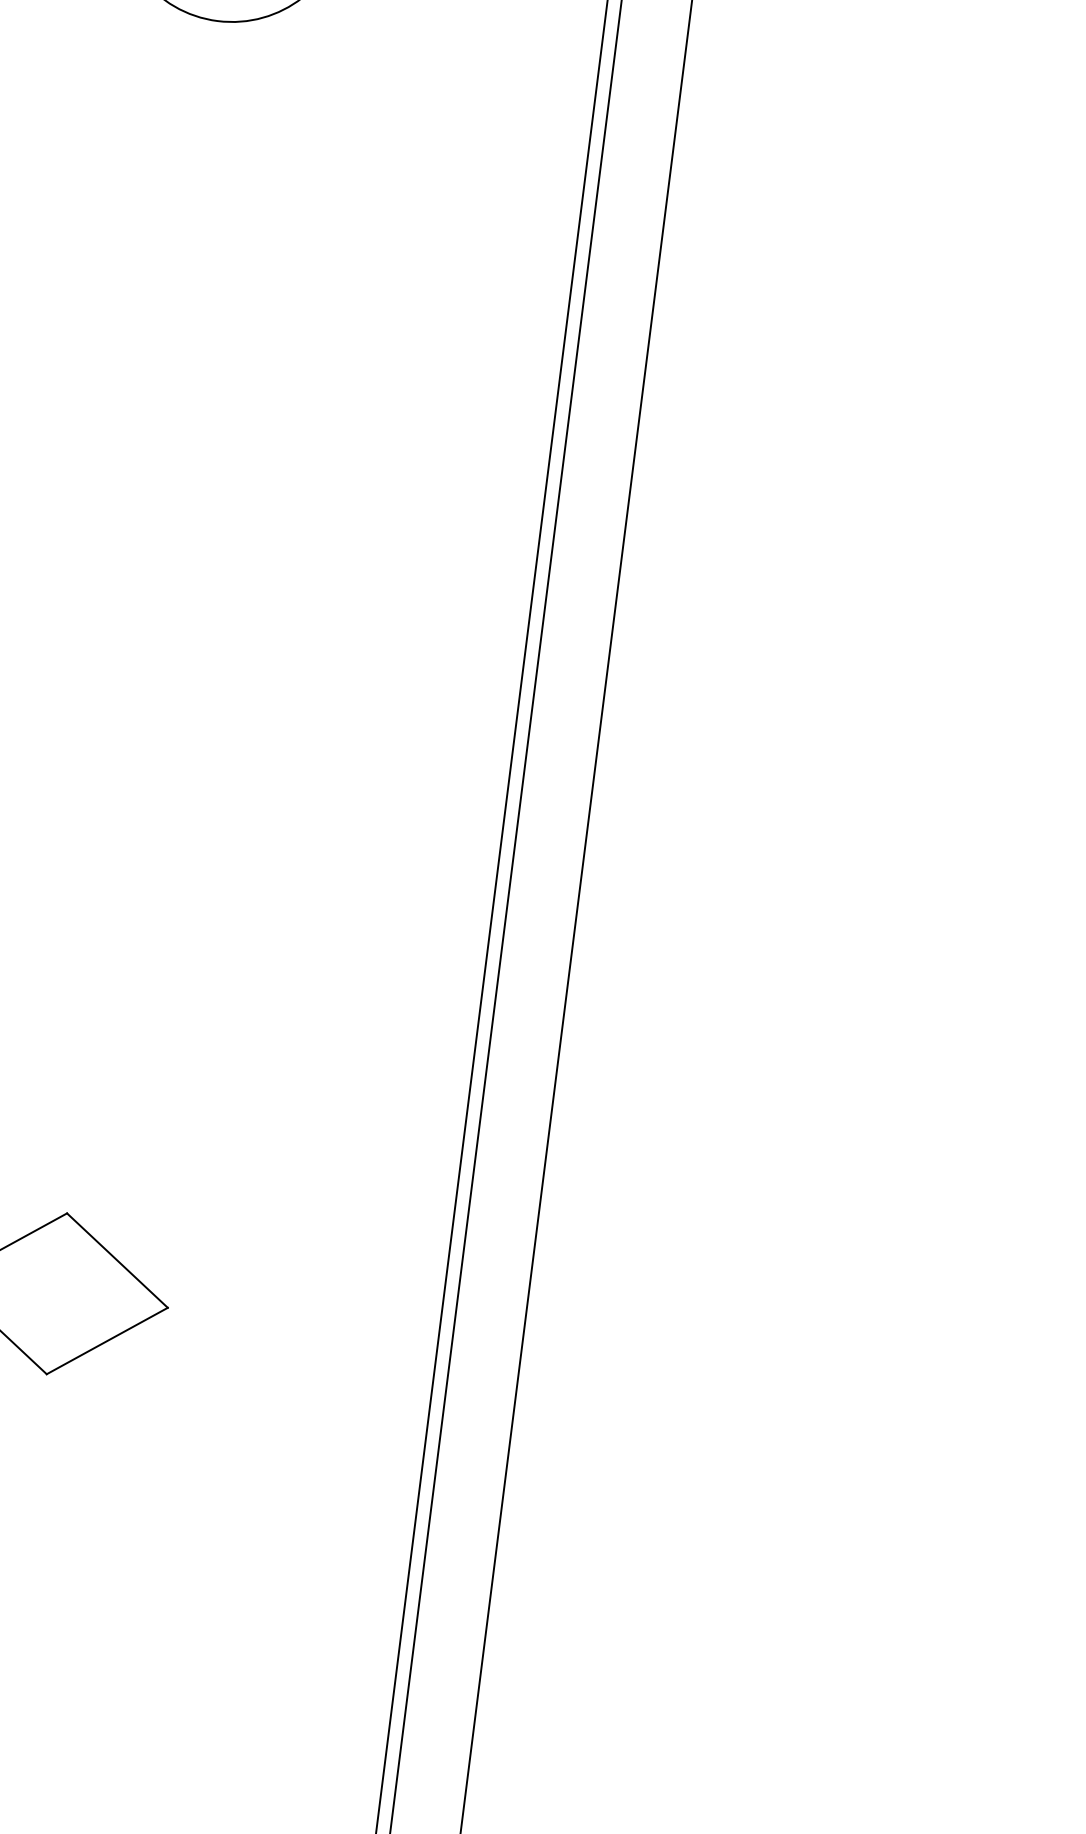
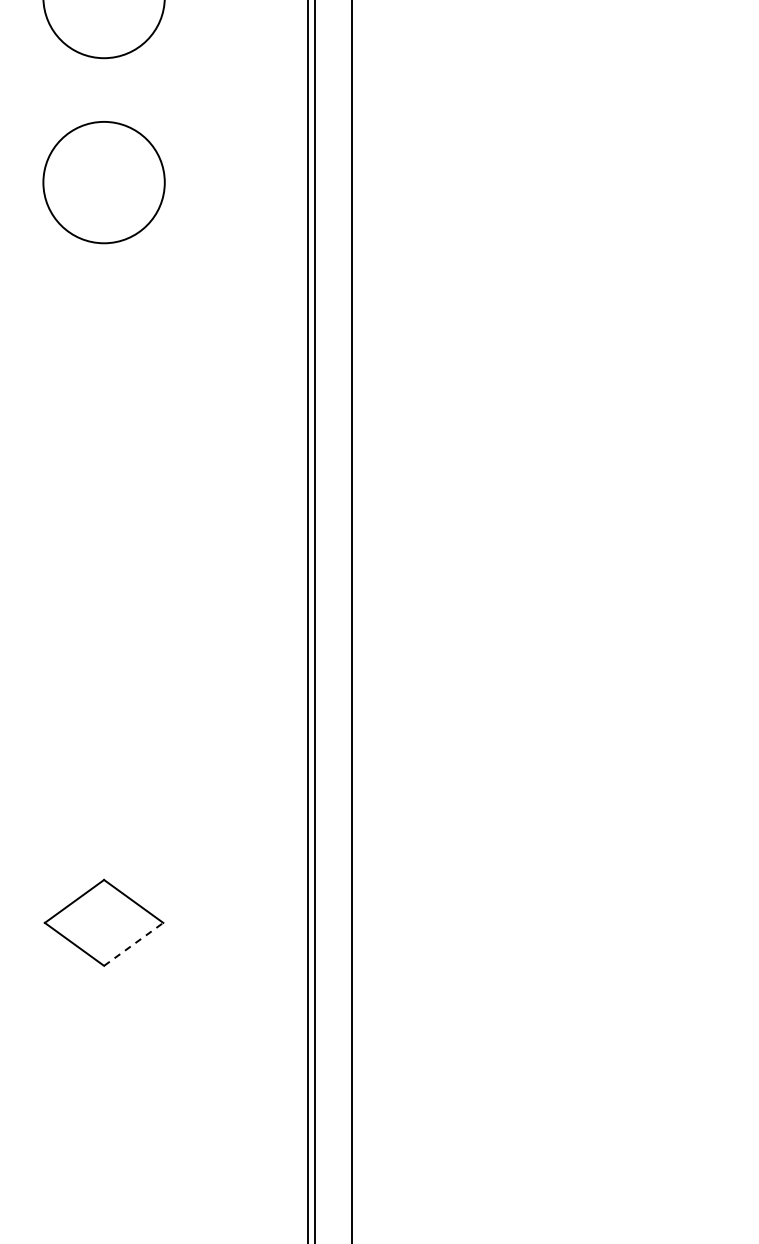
line: (106, 1341) -> (133, 944), solid -> dashed

